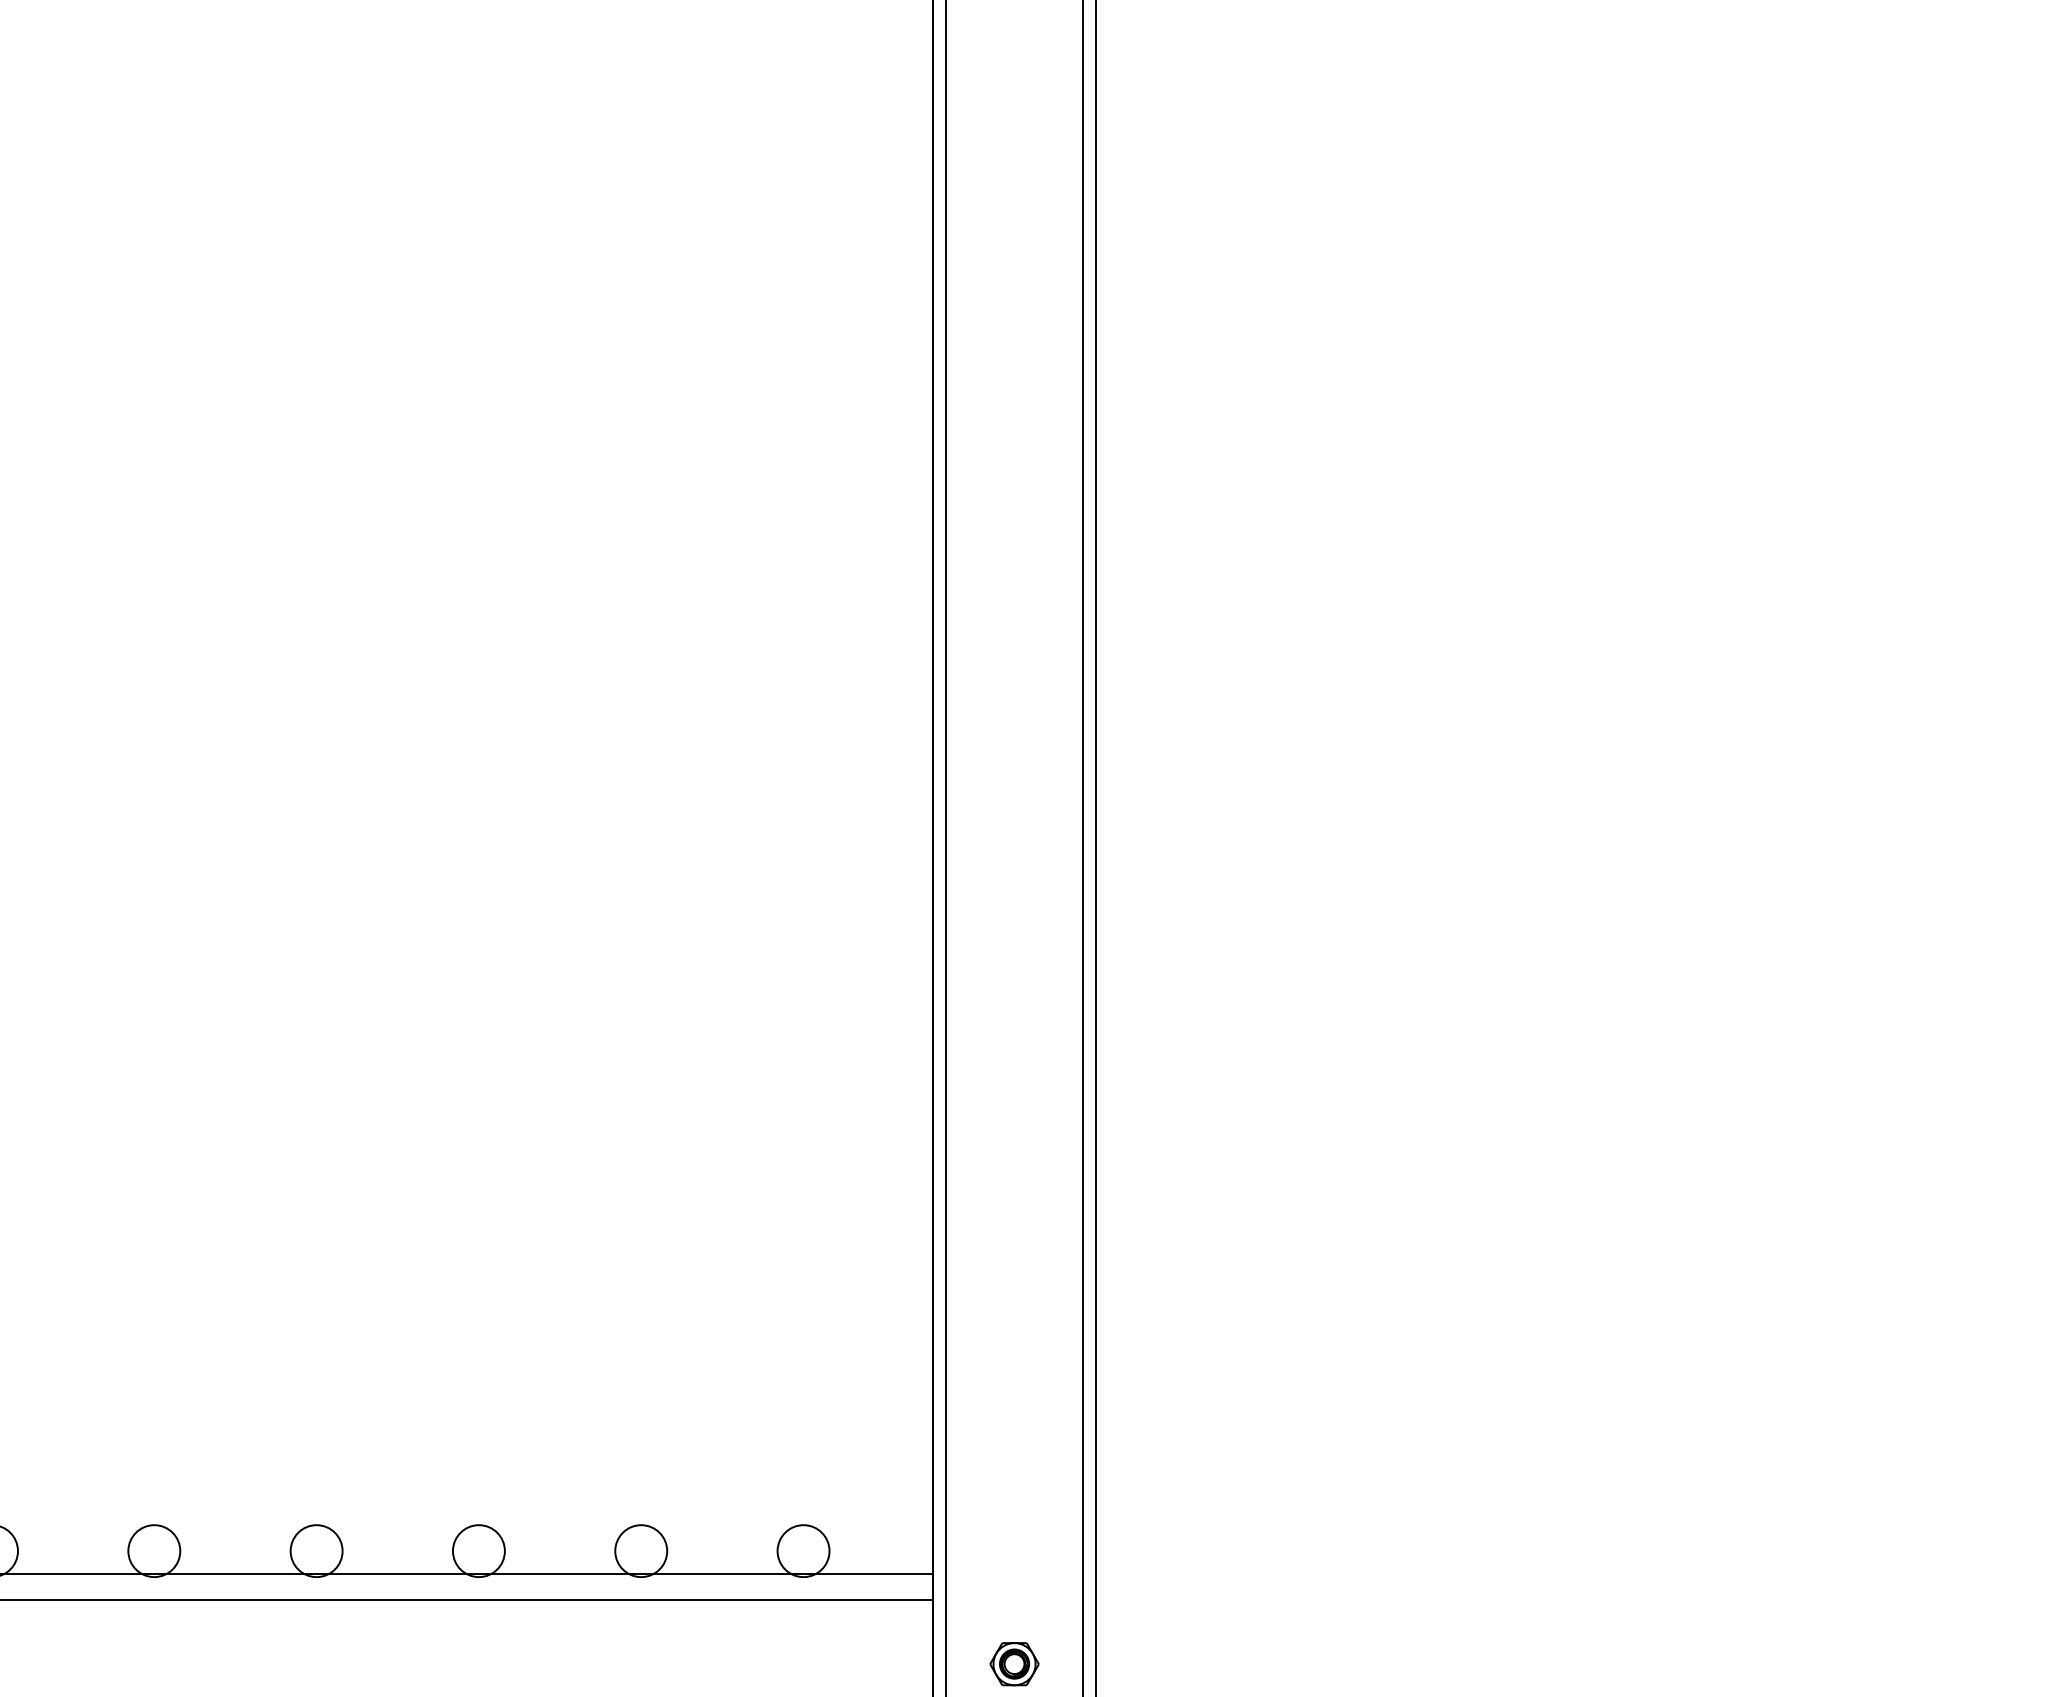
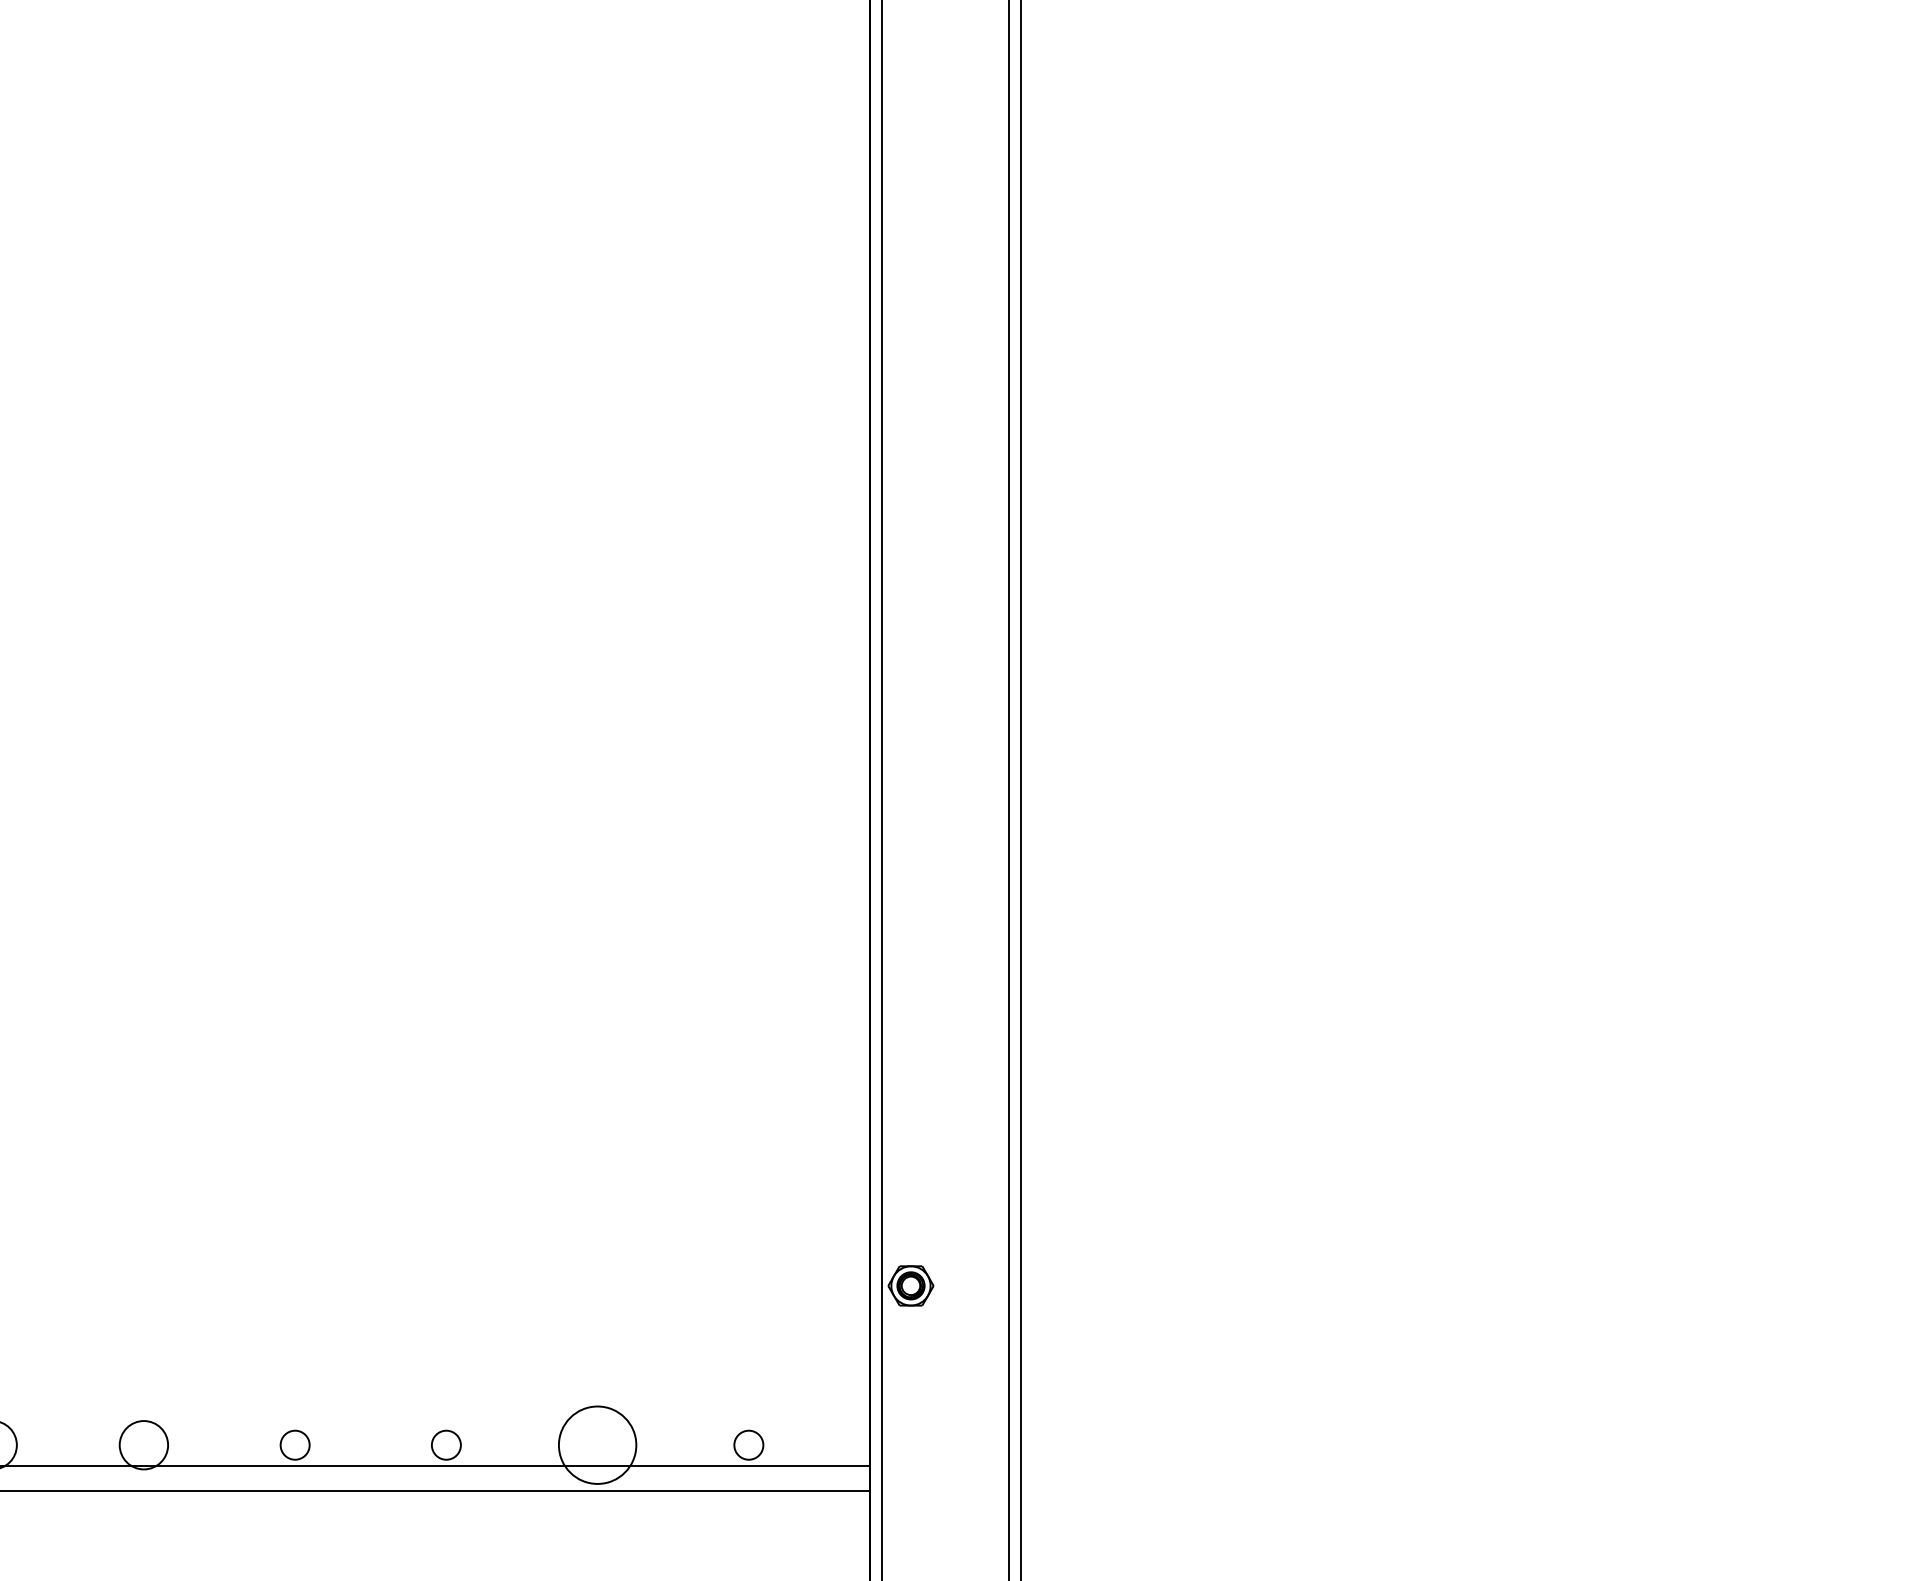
circle: (316, 1551) -> (295, 1445), size x0.6
circle: (478, 1551) -> (445, 1445), size x0.6
circle: (641, 1551) -> (597, 1445), size x1.6
circle: (803, 1551) -> (748, 1445), size x0.6
part: (1014, 1664) -> (910, 1286), moved

